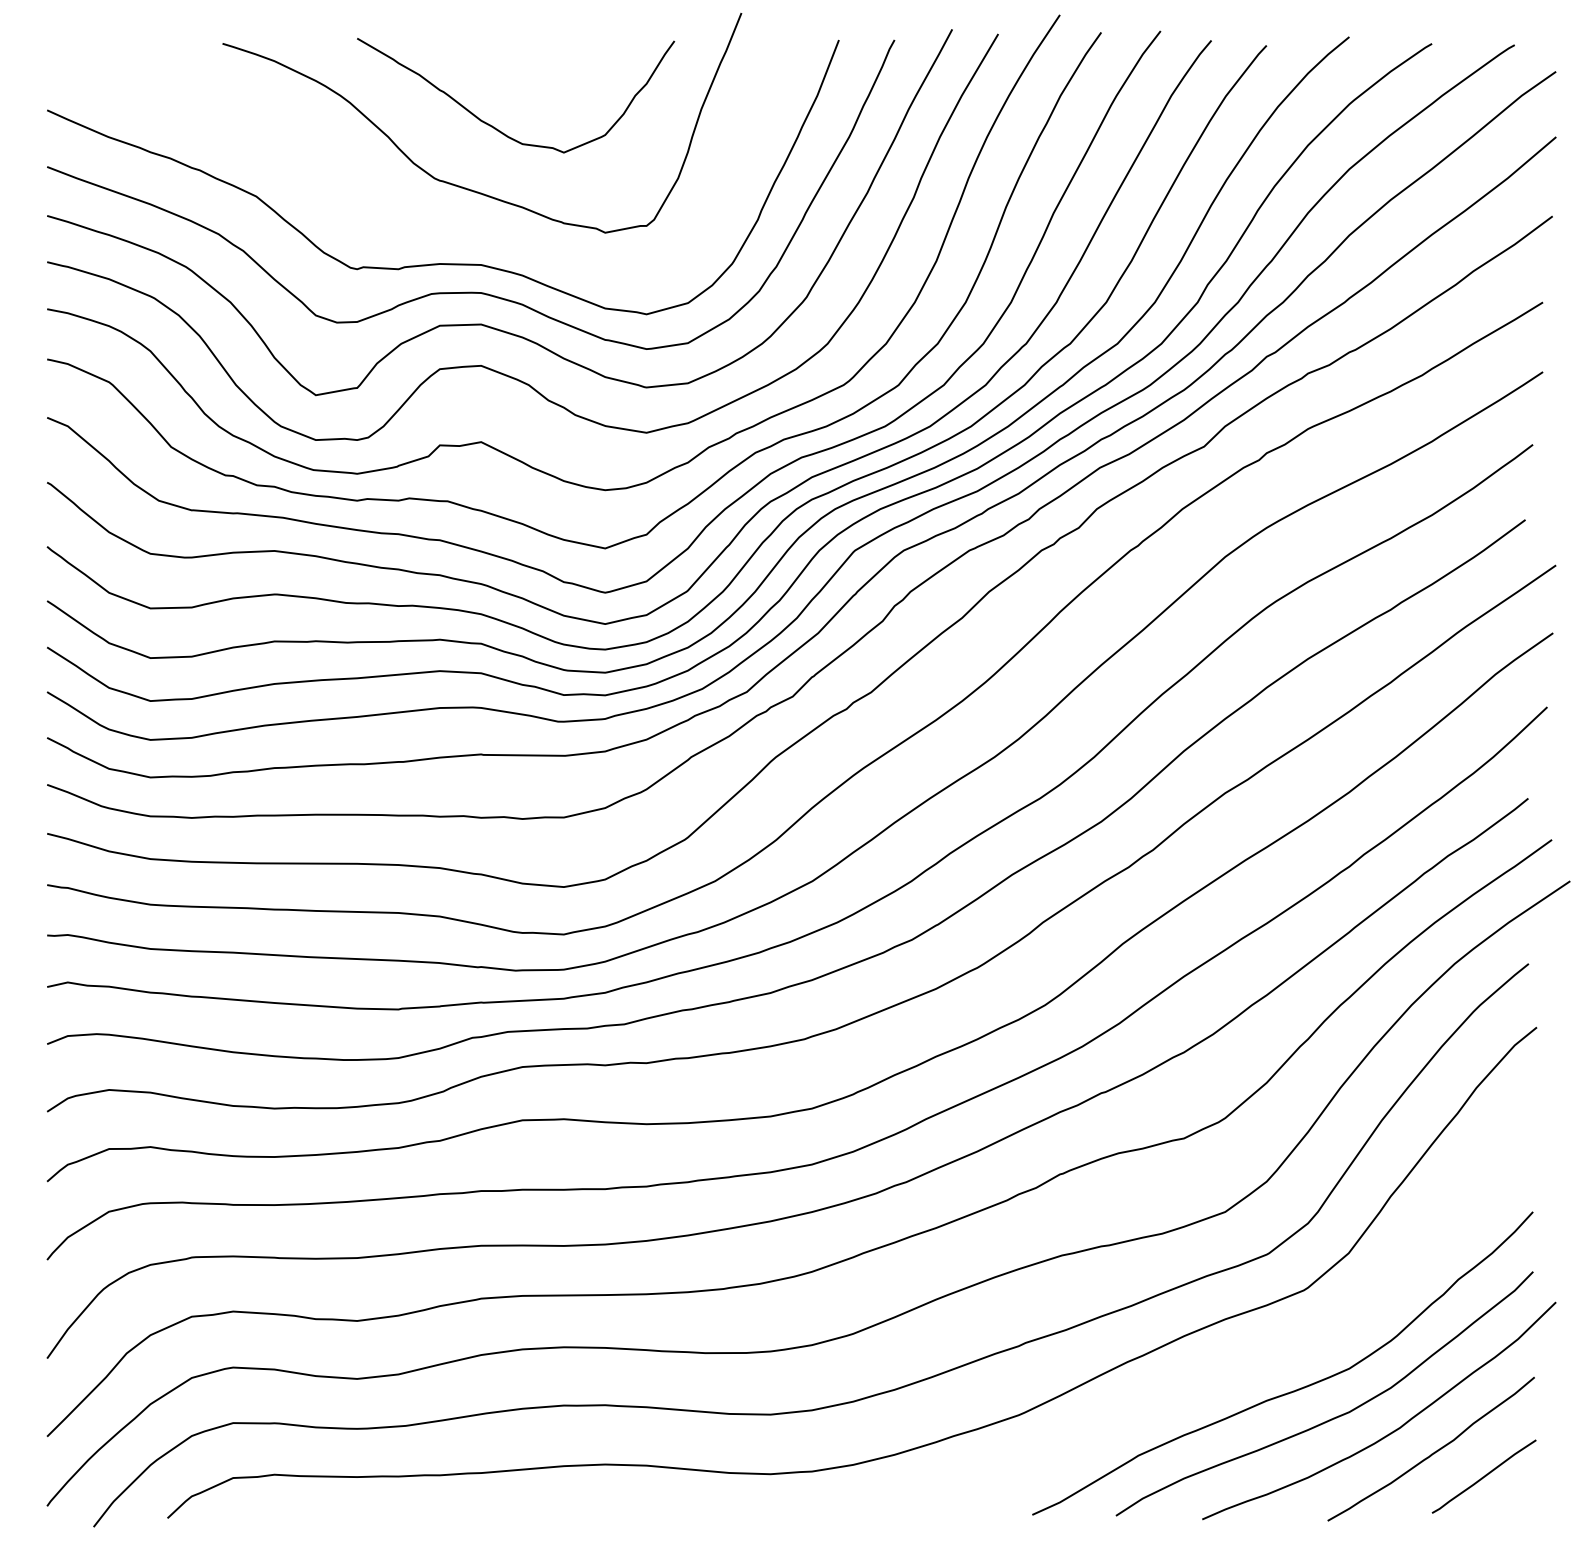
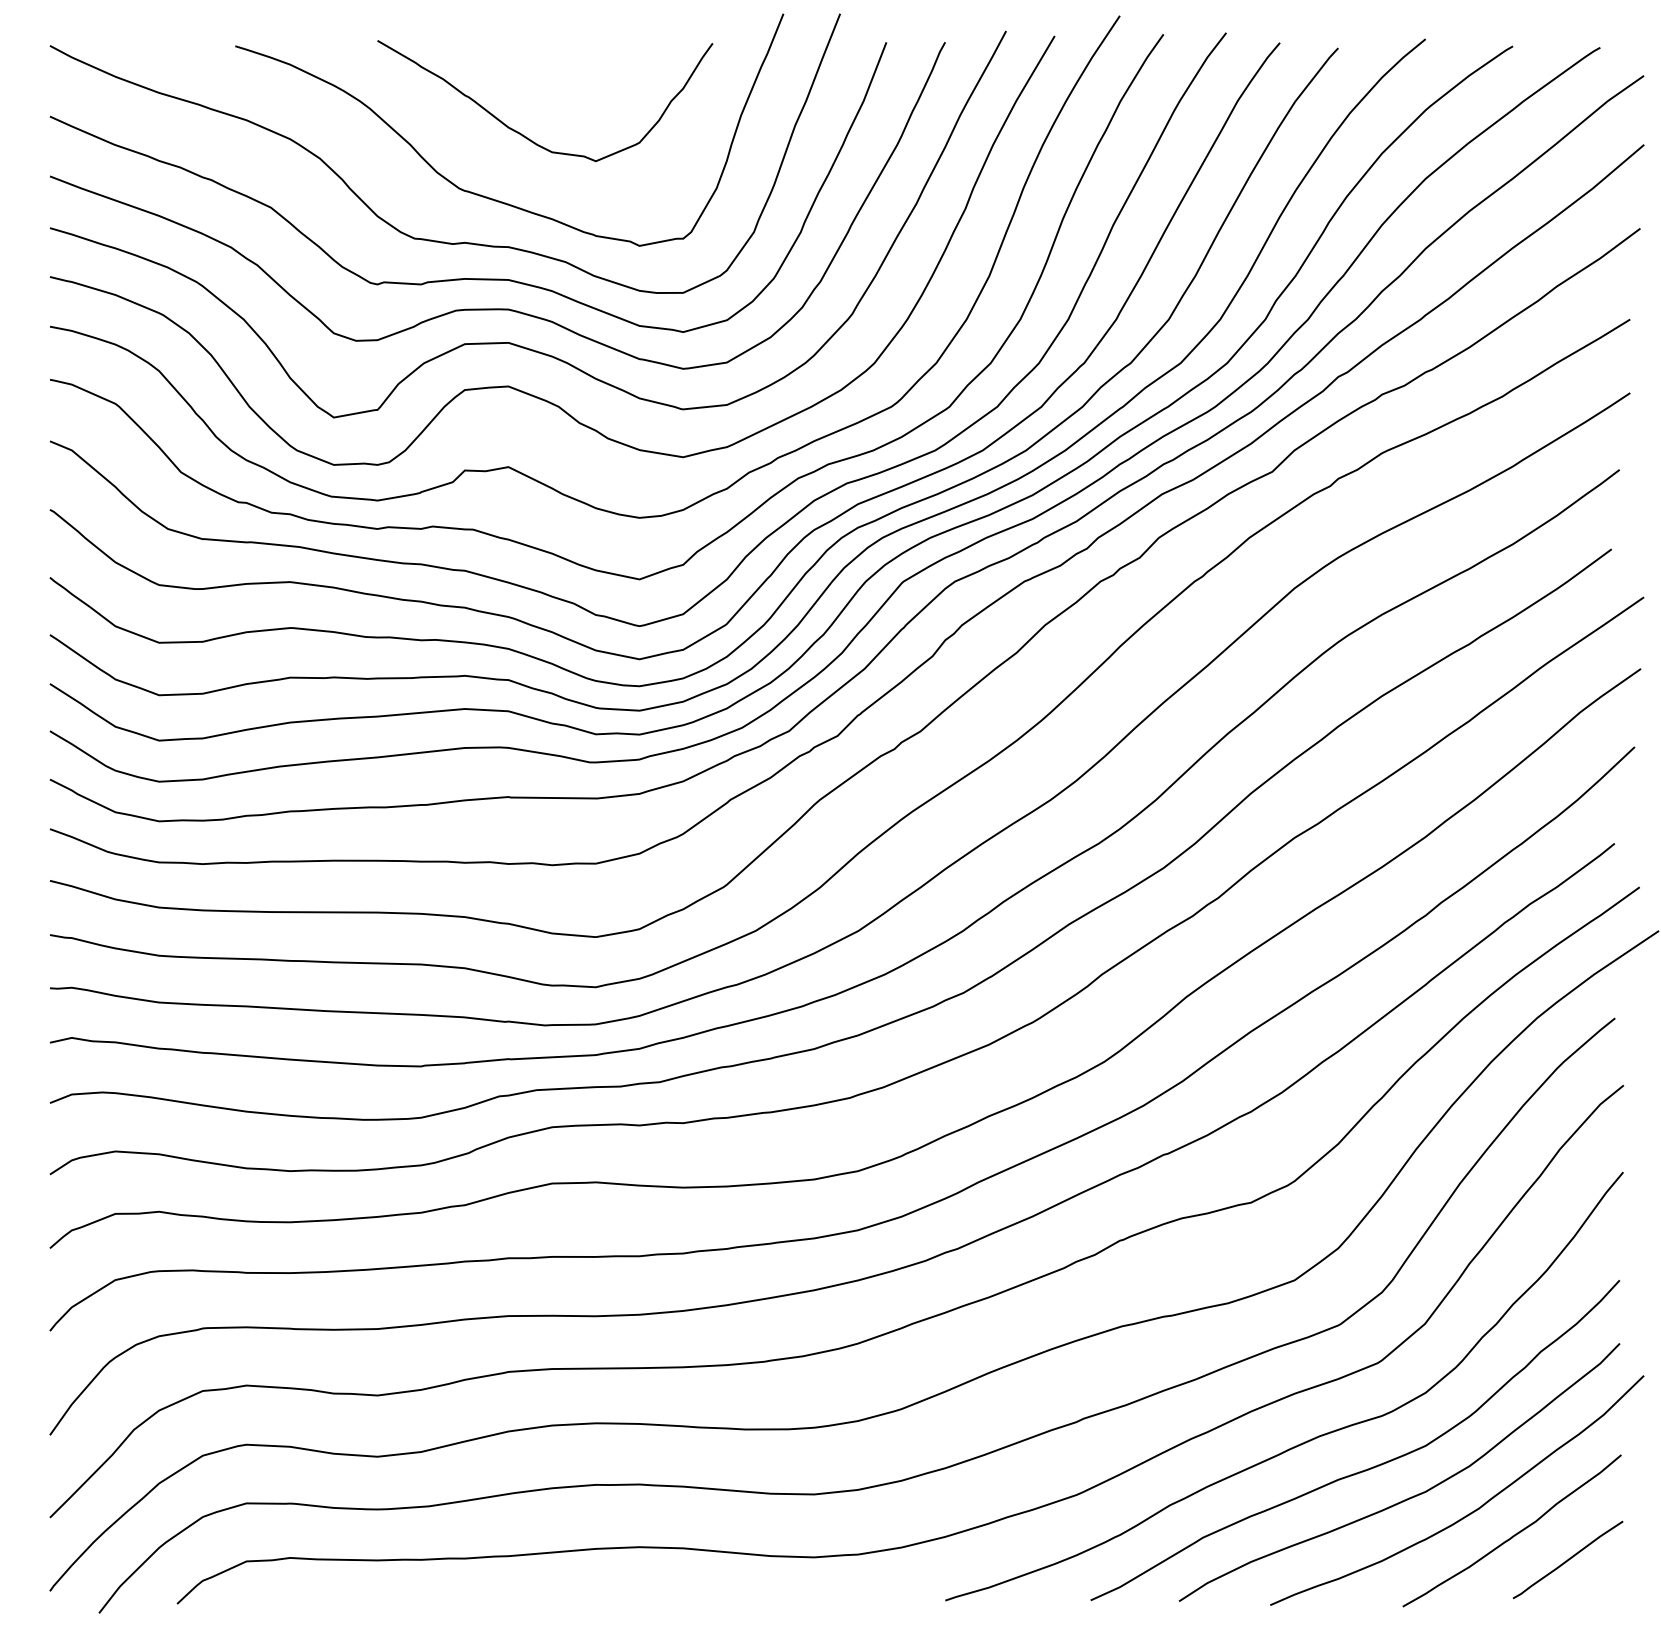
curve: (407, 226) -> (430, 239), added
curve: (1239, 1362) -> (1309, 1439), added

